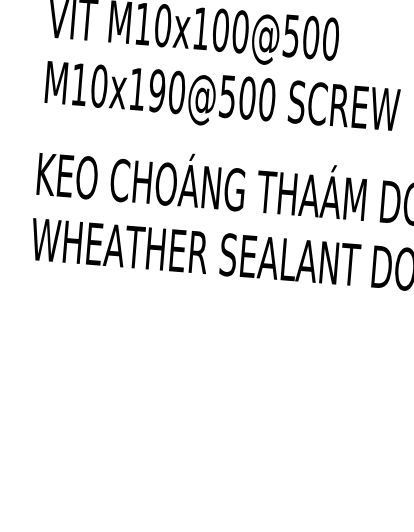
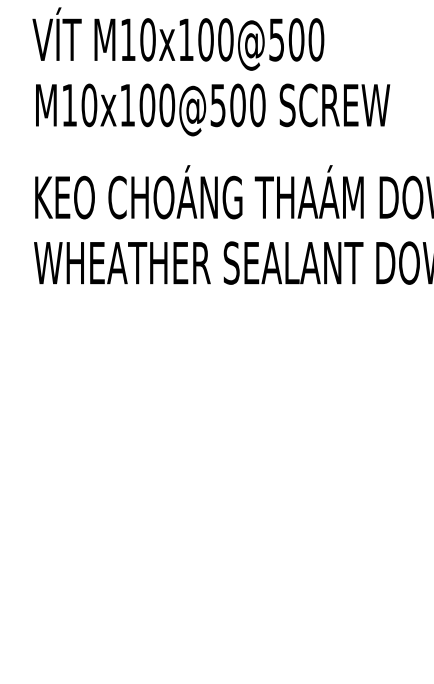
text: (157, 91) -> (147, 105), M10x190@500 -> M10x100@500

